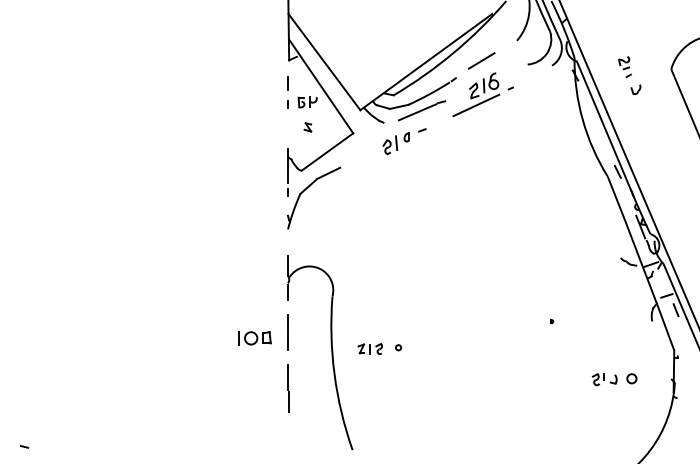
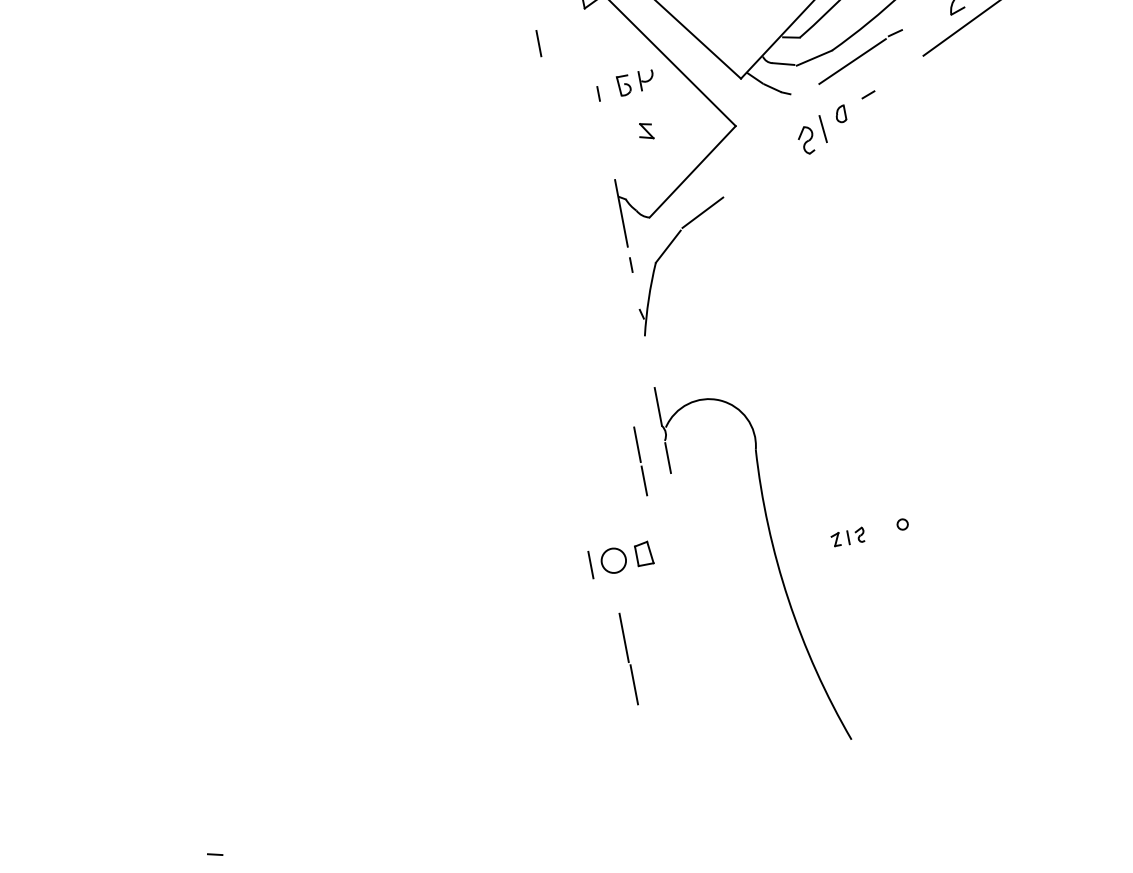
line: (287, 83) -> (537, 43), moved
line: (287, 332) -> (639, 461), moved
part: (369, 348) -> (846, 536), size x0.7
line: (288, 388) -> (629, 658), moved

